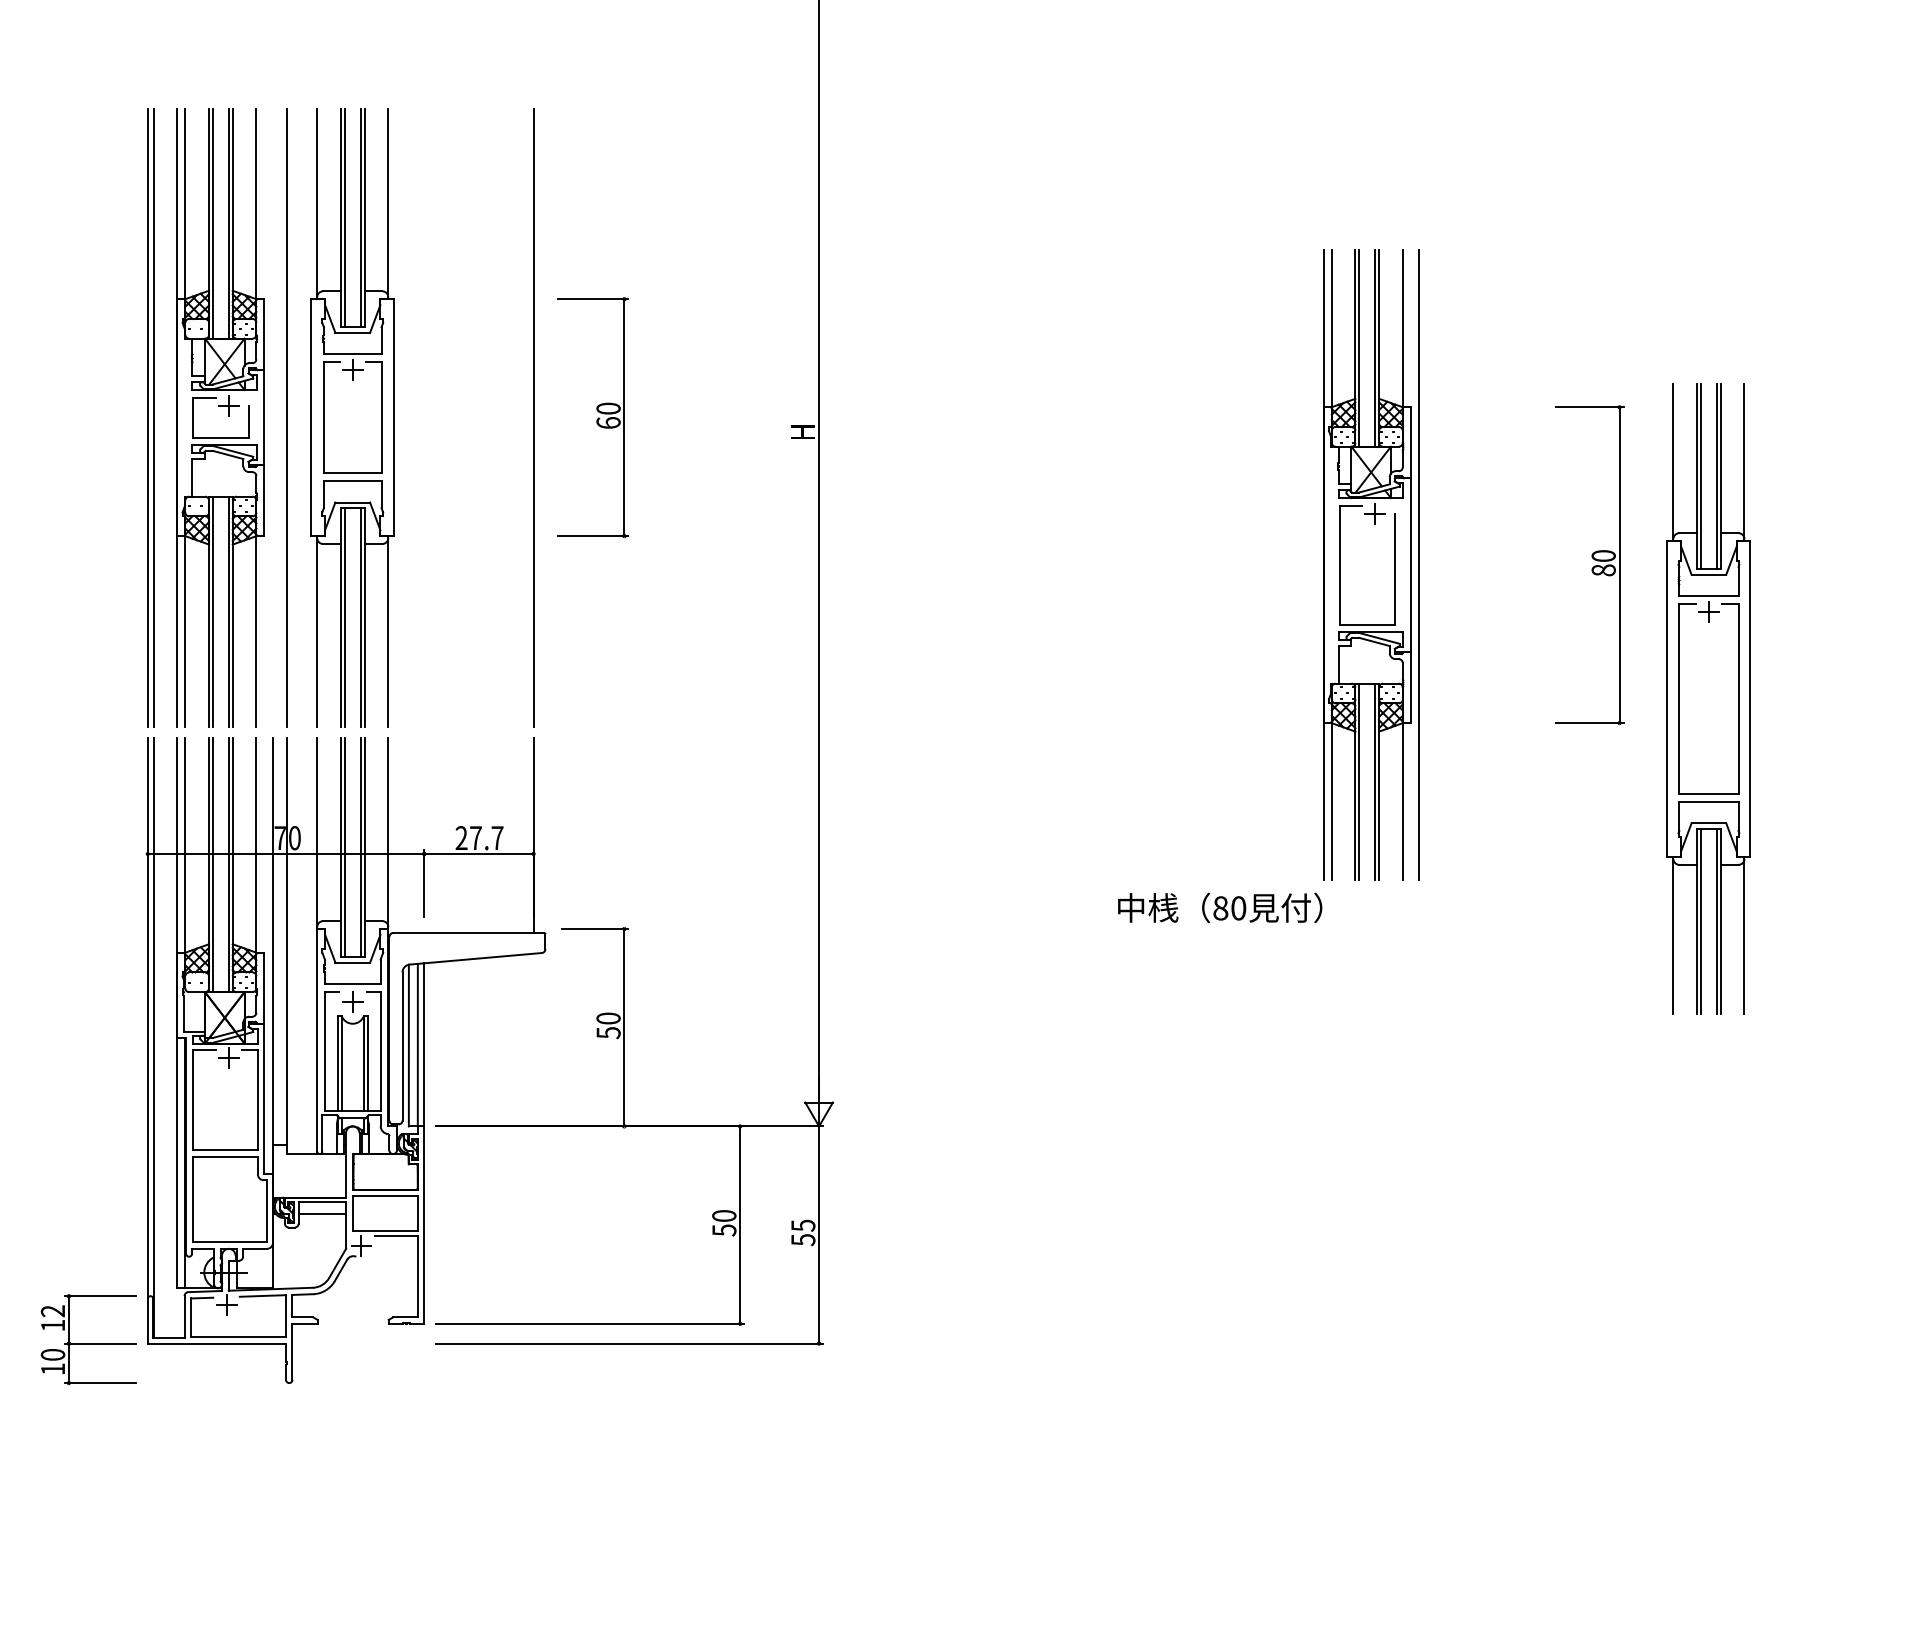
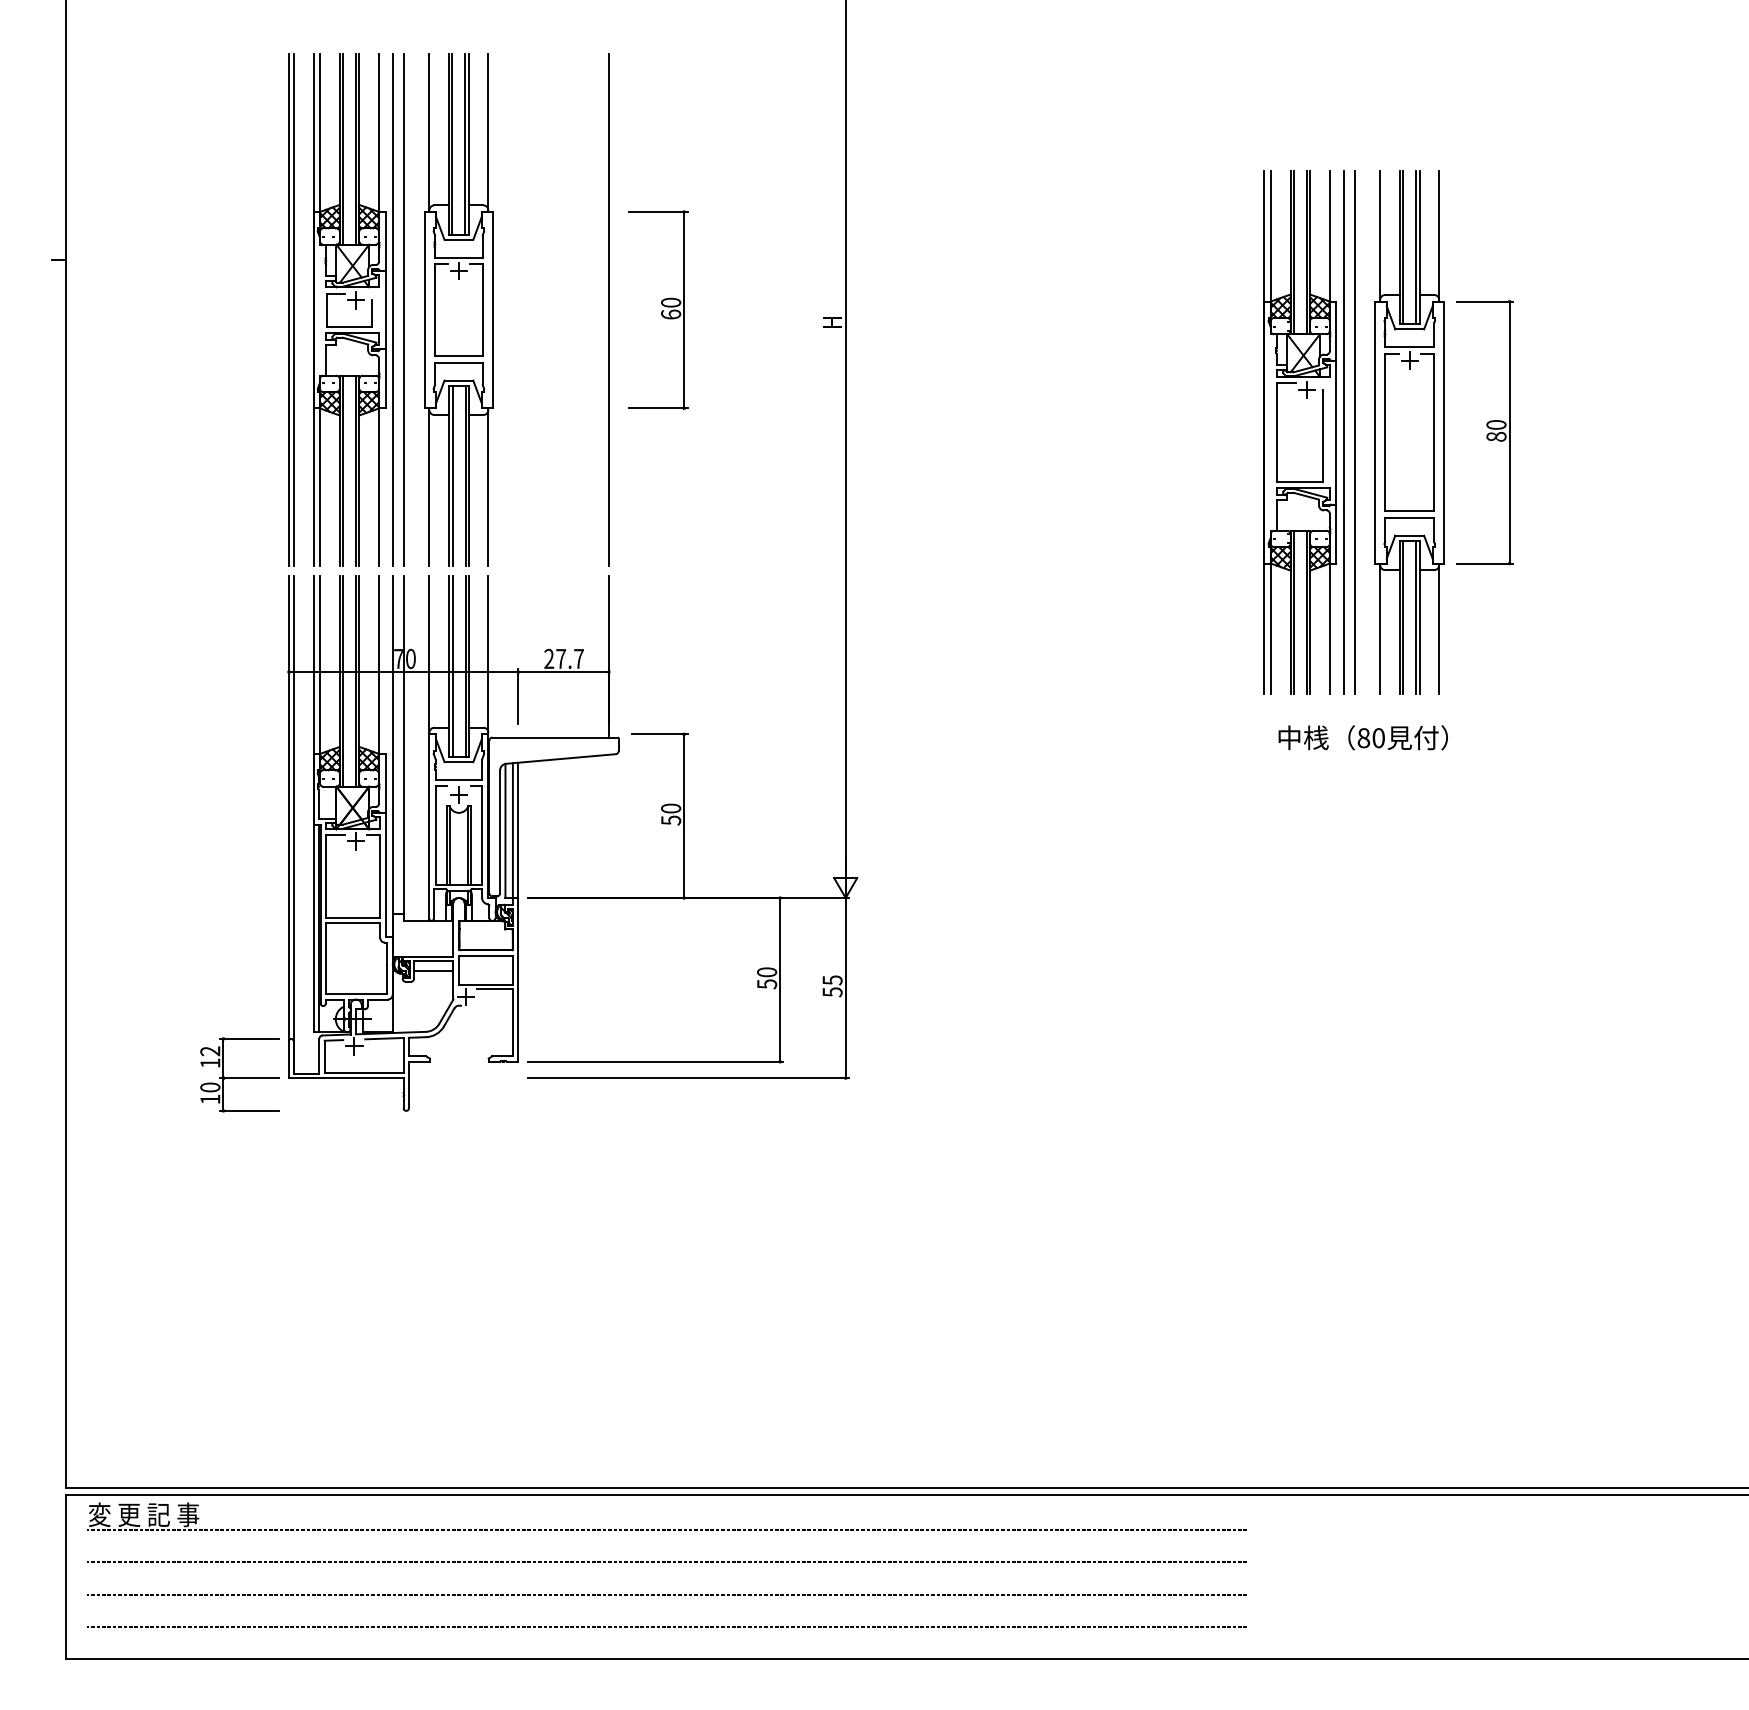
line: (272, 416) -> (392, 309), added
line: (1433, 565) -> (1355, 432), added
part: (1708, 698) -> (1409, 432), moved
text: (1219, 907) -> (1362, 737), moved

